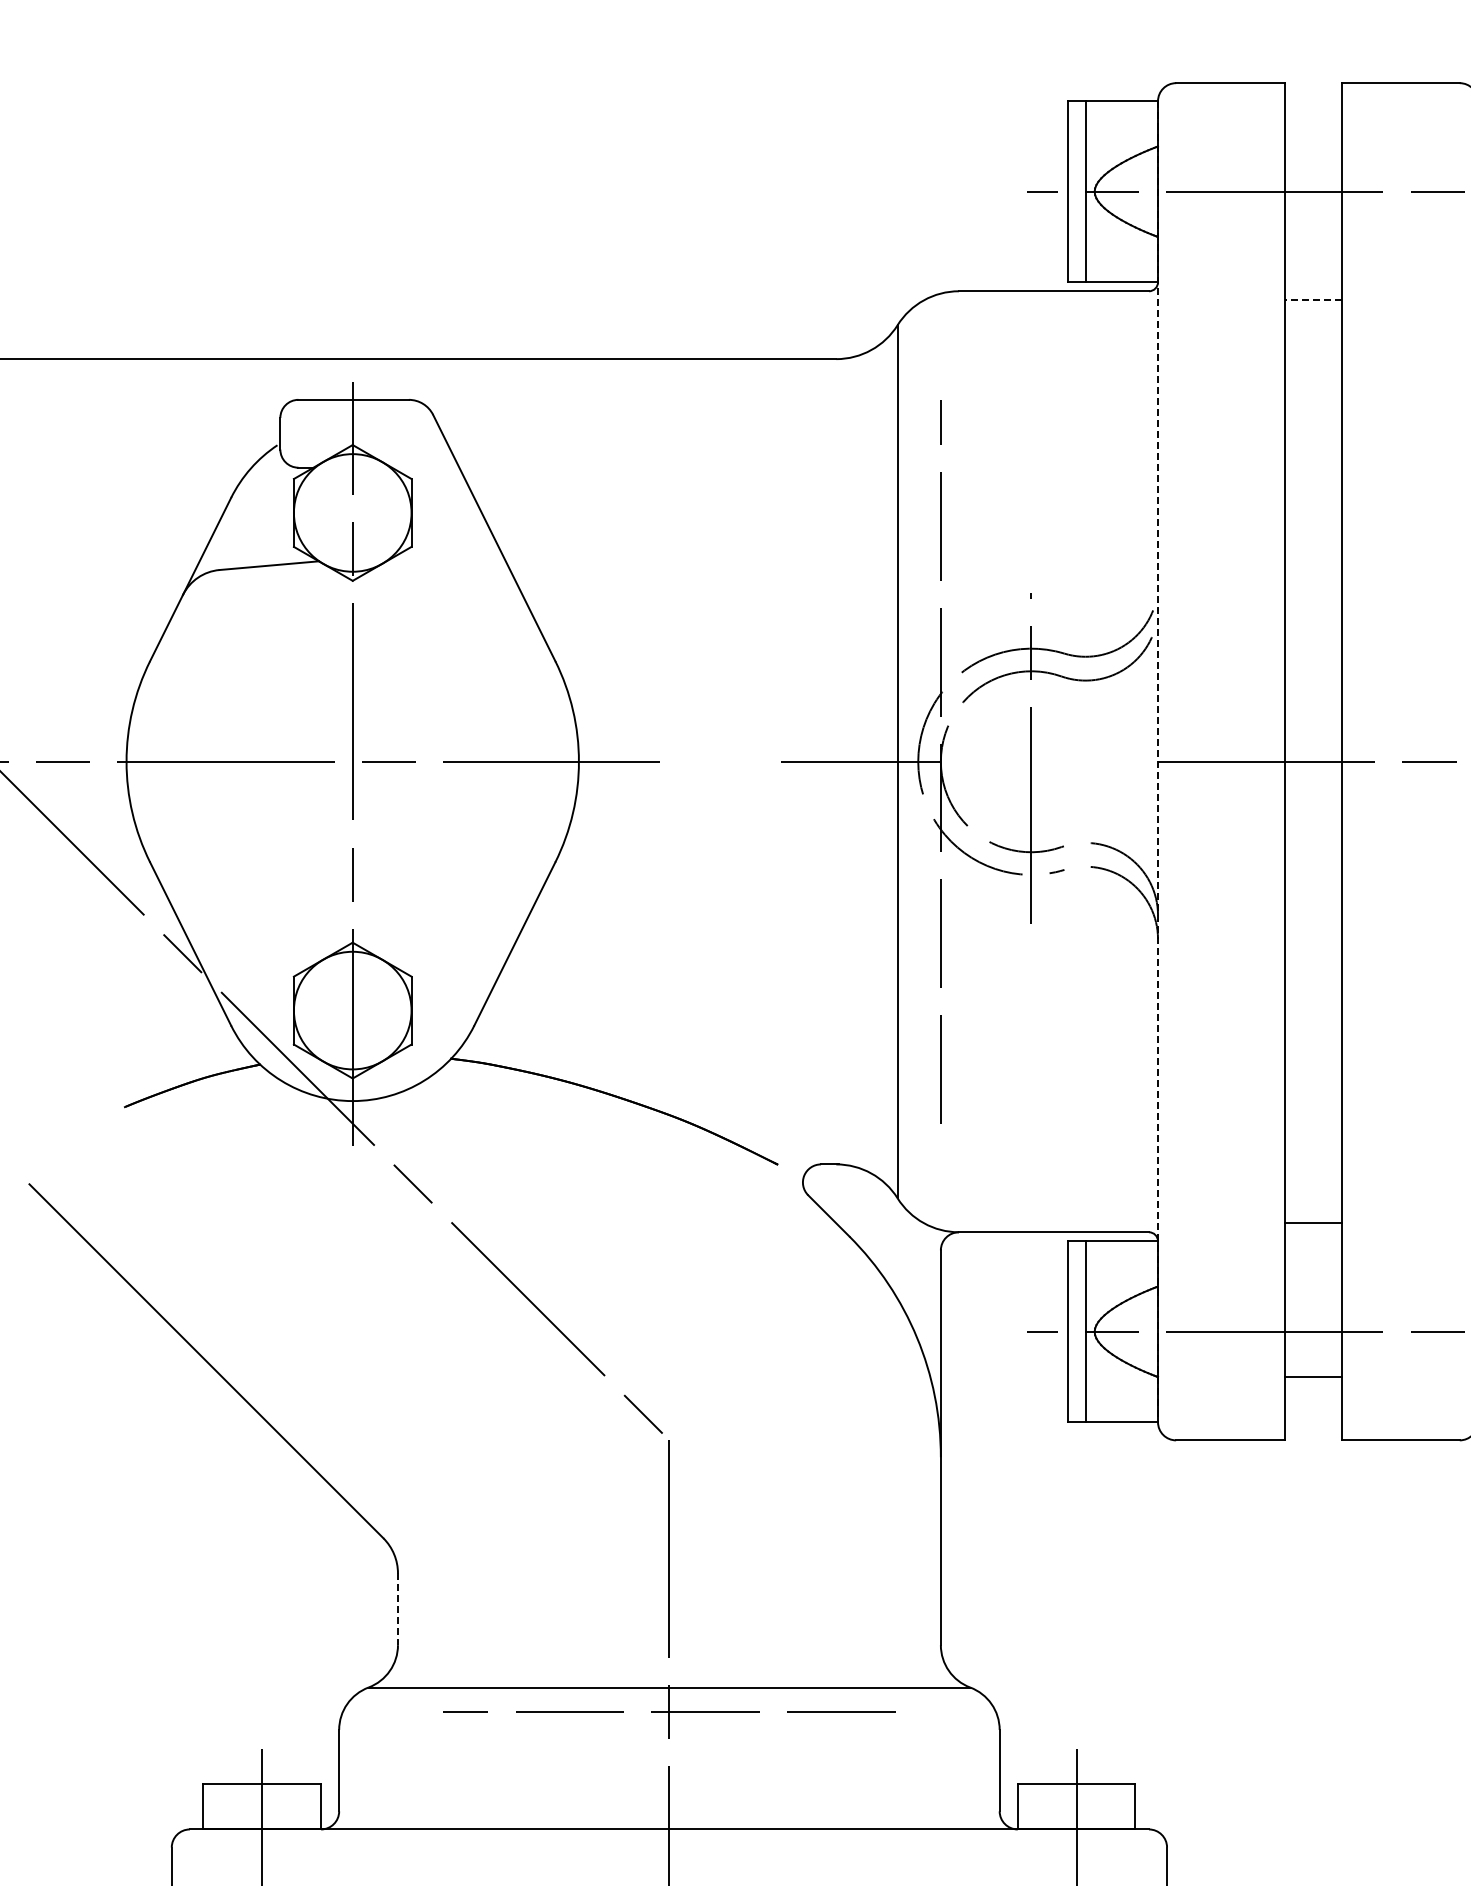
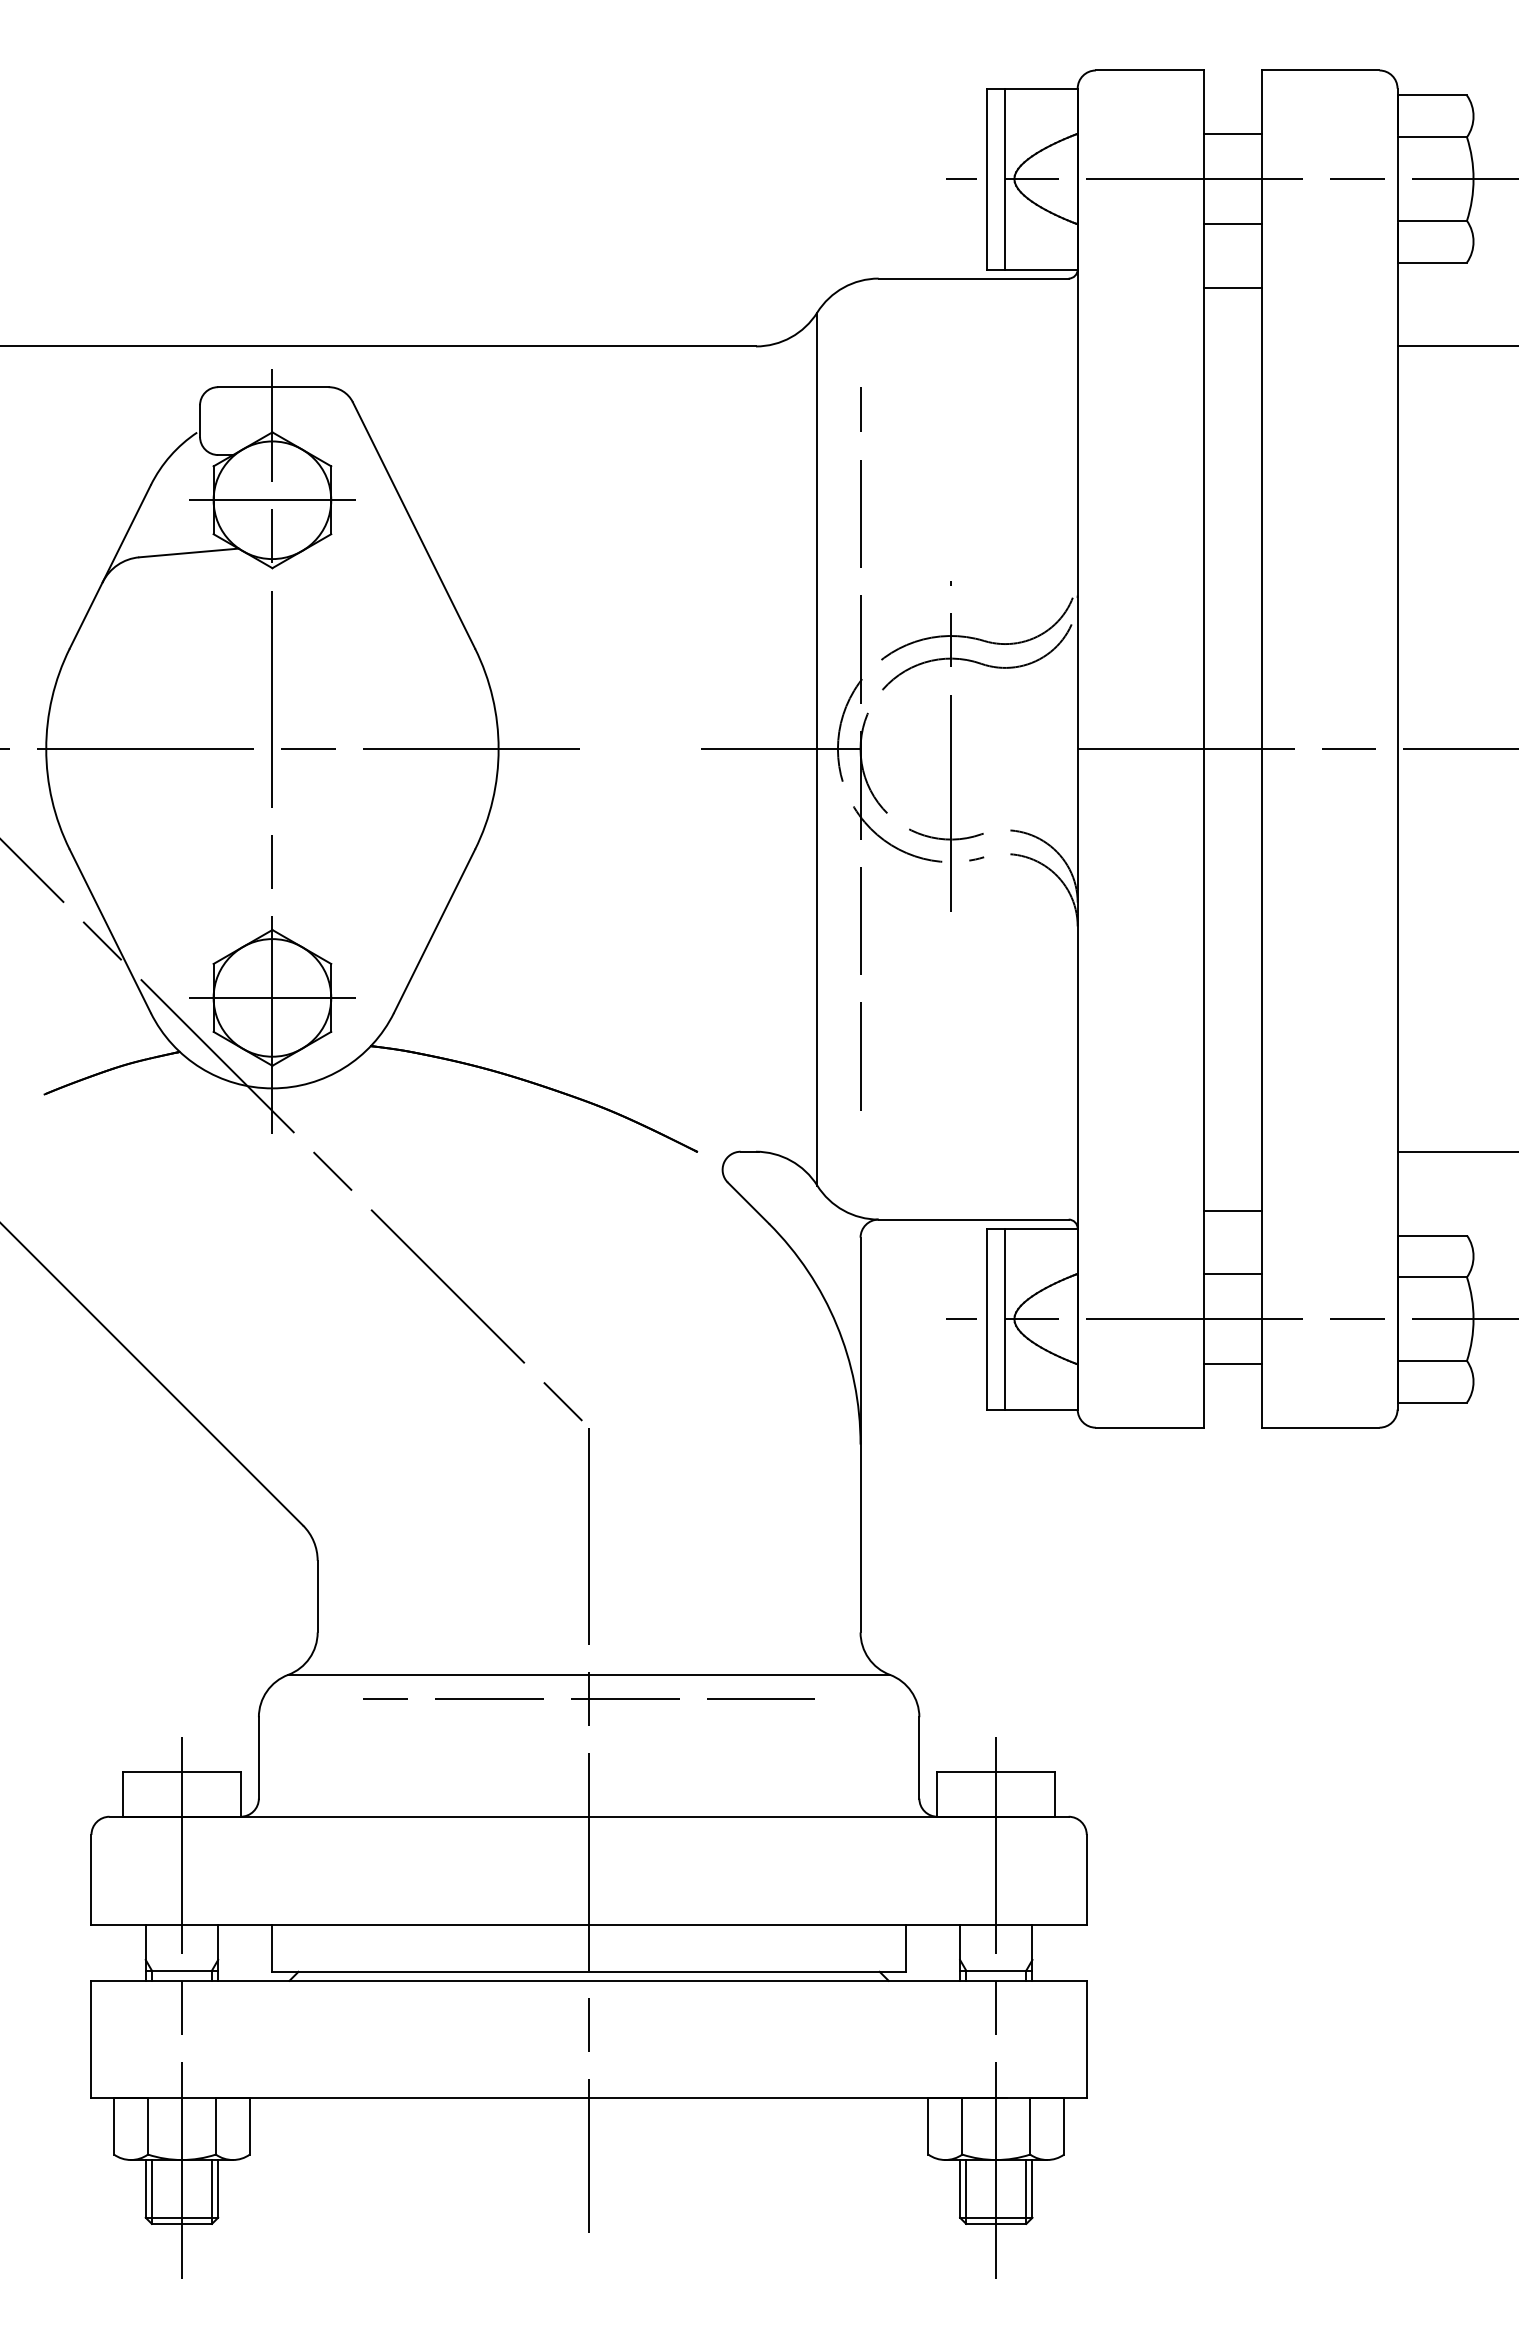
line: (1312, 146) -> (1232, 133), added
line: (1312, 237) -> (1232, 224), added
line: (1313, 300) -> (1233, 287), dashed -> solid
line: (352, 513) -> (272, 500), added
line: (1157, 762) -> (1077, 749), dashed -> solid
line: (352, 1010) -> (272, 997), added
line: (1312, 1286) -> (1232, 1273), added
line: (397, 1609) -> (317, 1596), dashed -> solid

